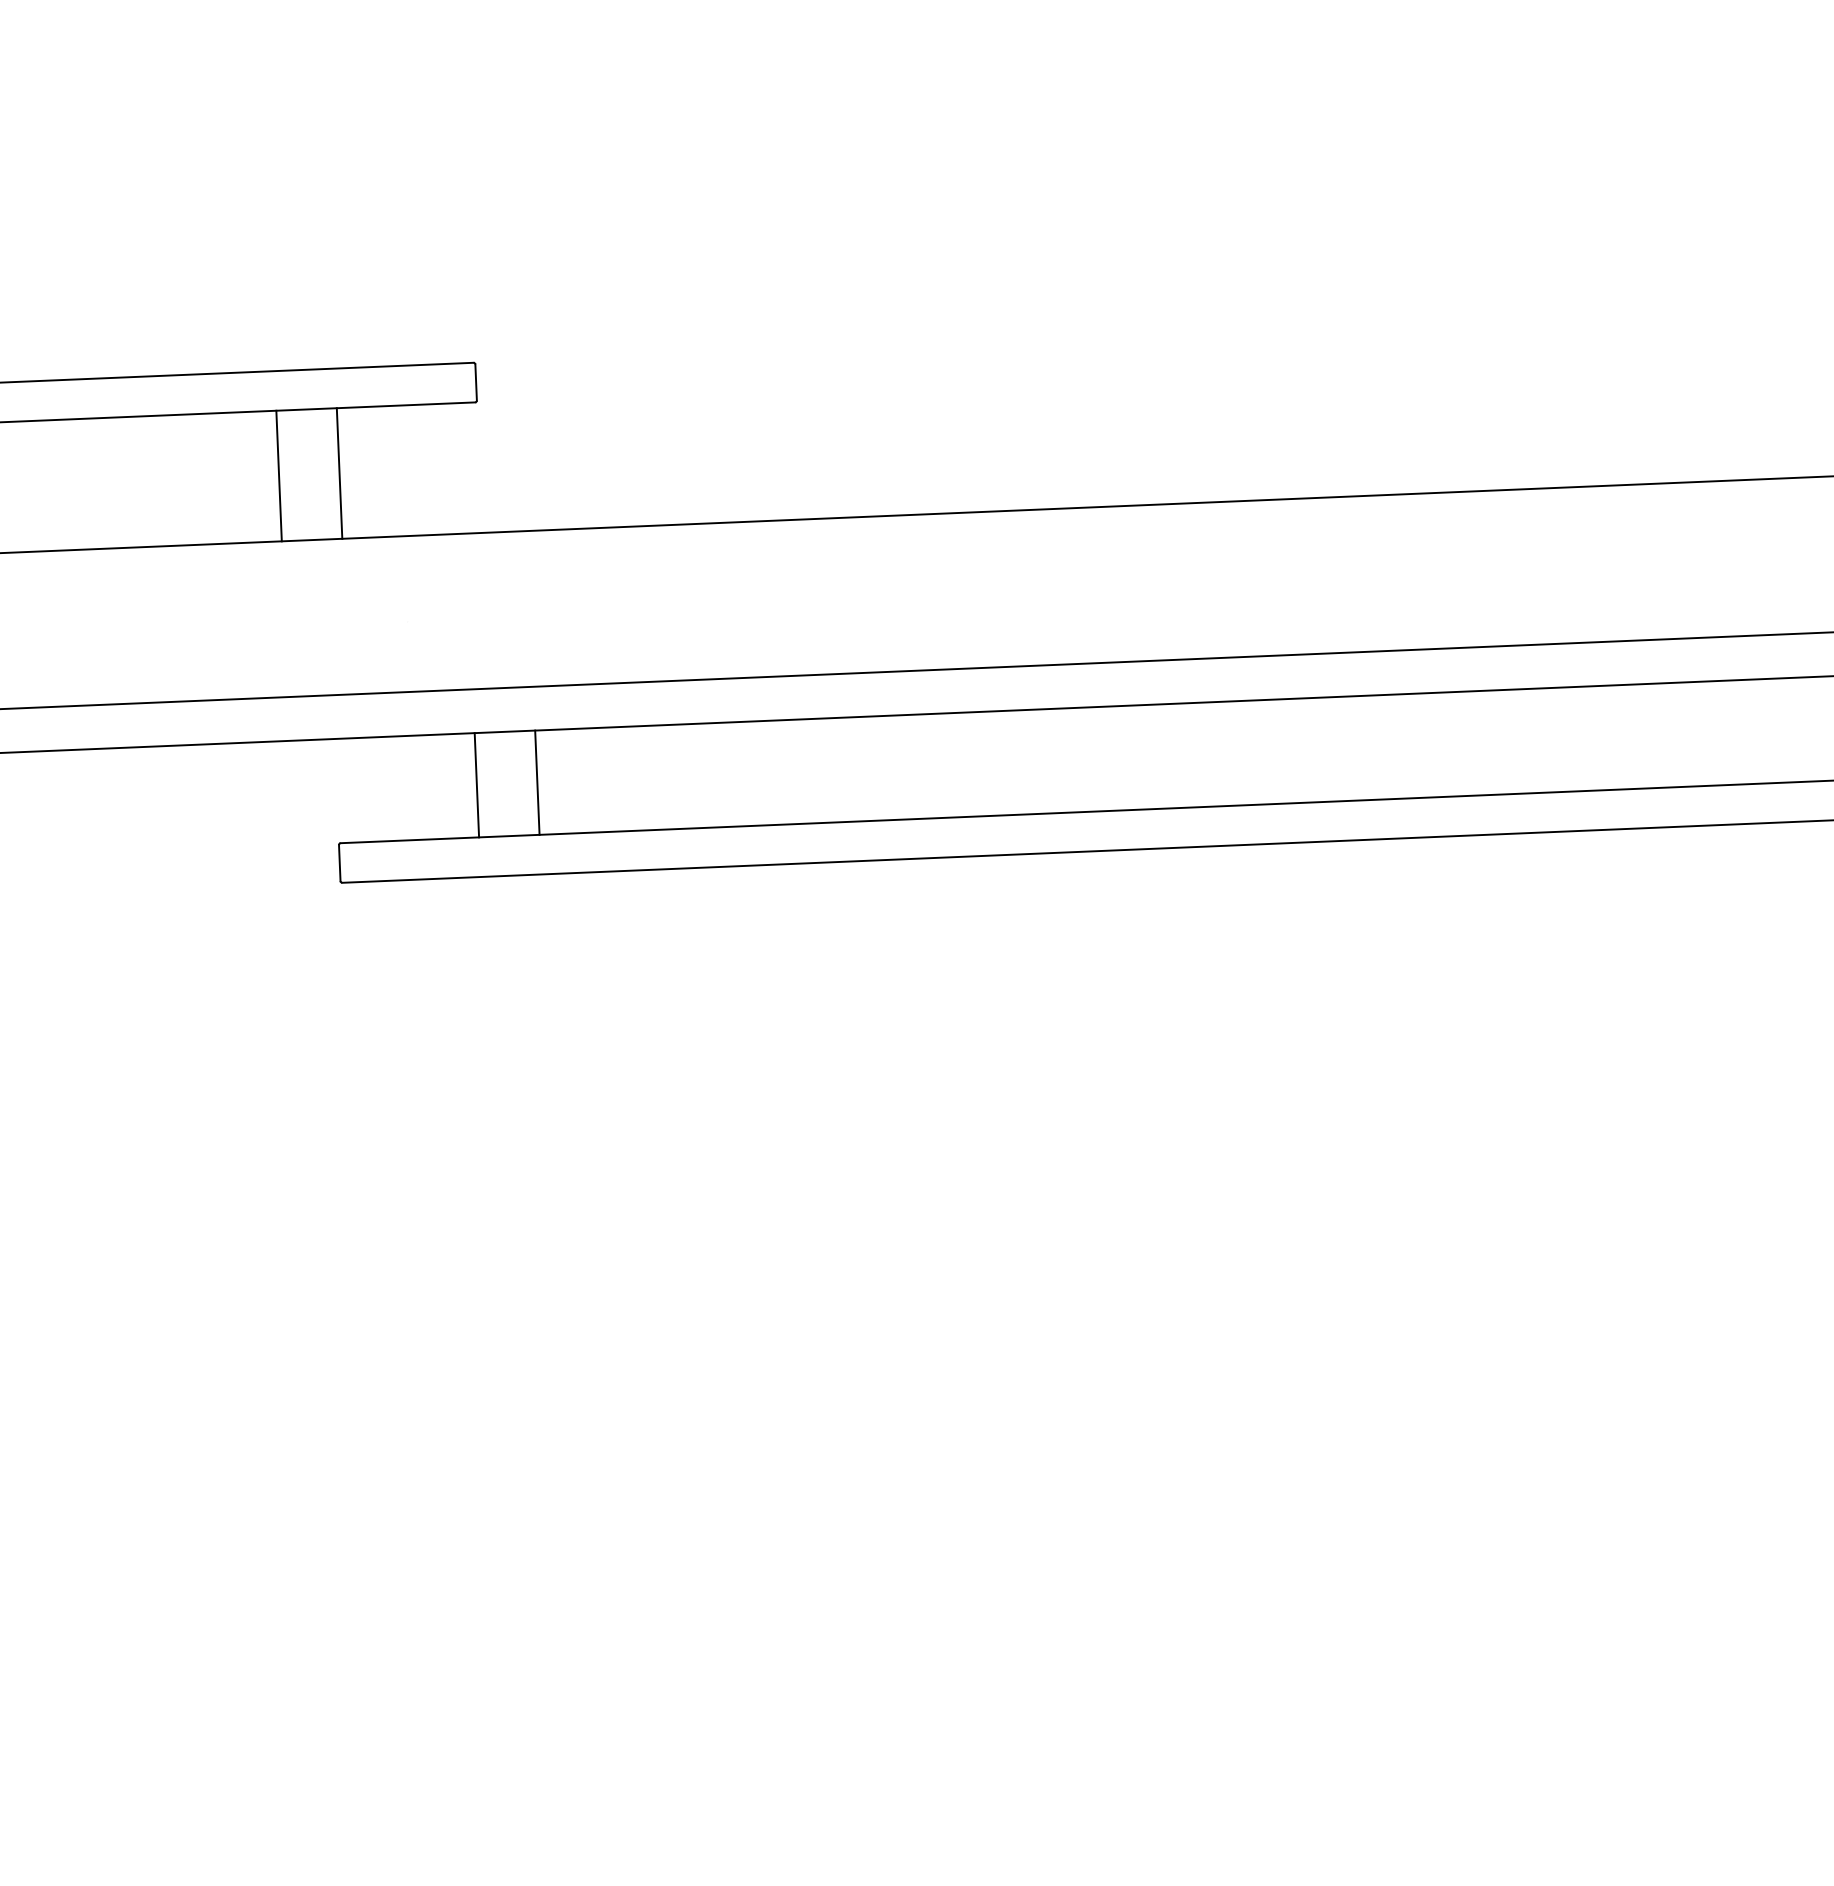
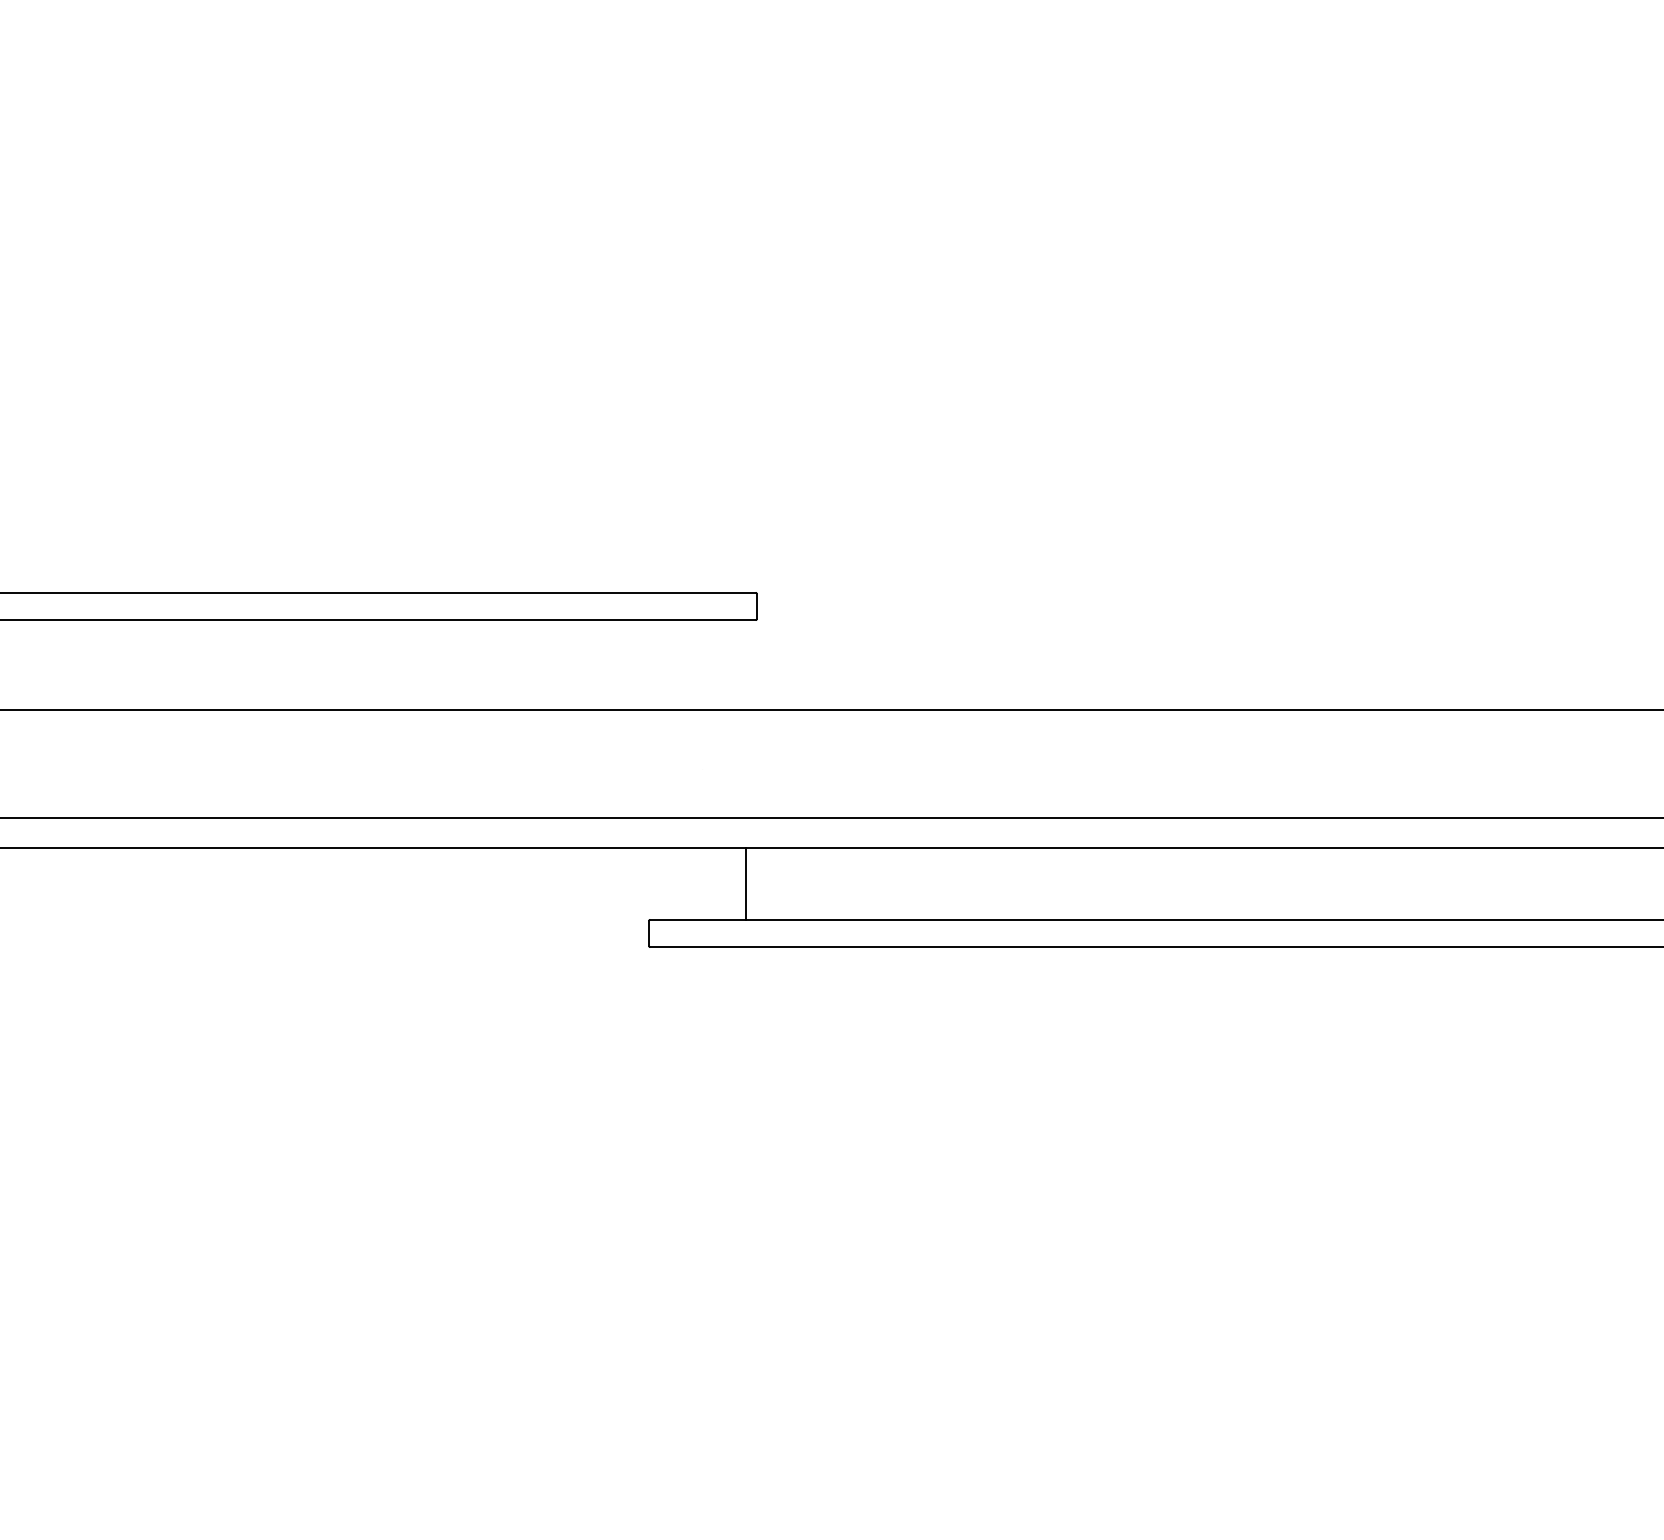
line: (340, 473) -> (660, 665), removed
line: (279, 476) -> (618, 665), removed
line: (537, 782) -> (787, 883), removed

